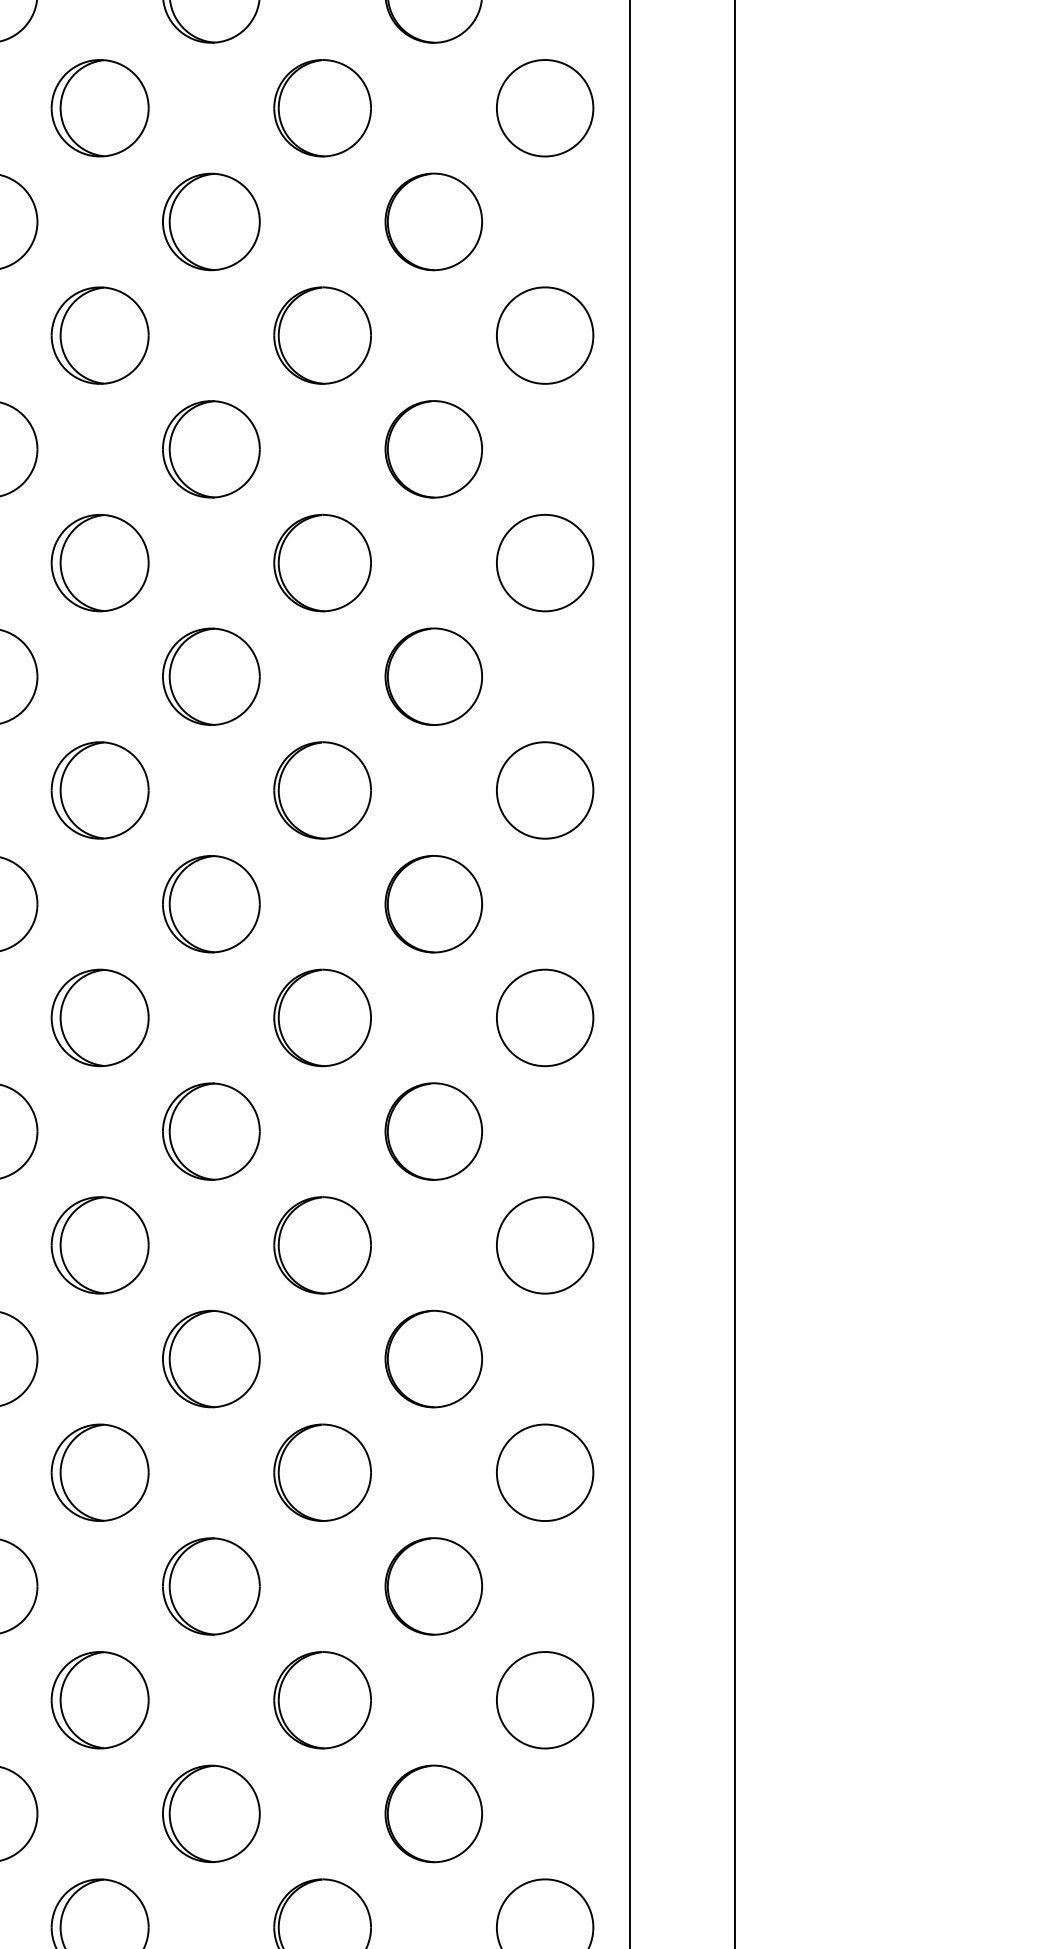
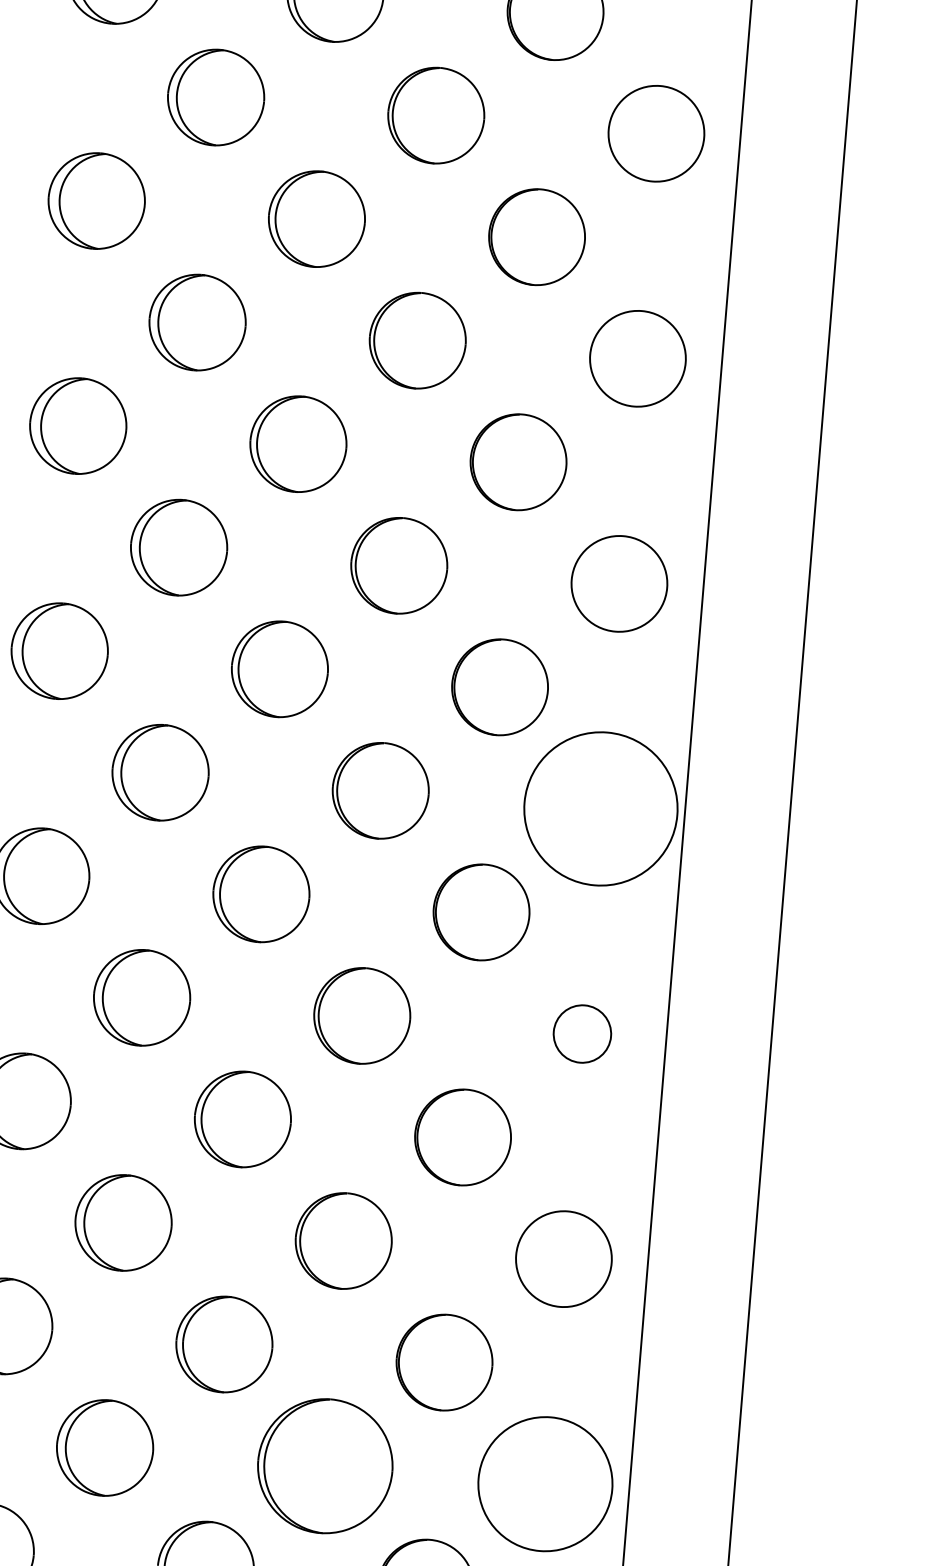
circle: (544, 790) -> (600, 808), size x1.6
circle: (544, 1017) -> (581, 1033), size x0.6
part: (322, 1472) -> (325, 1465), size x1.4
circle: (544, 1472) -> (544, 1483), size x1.4

